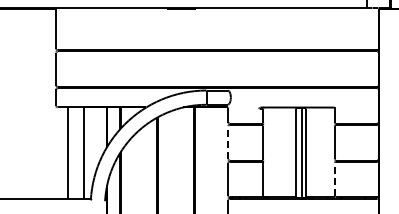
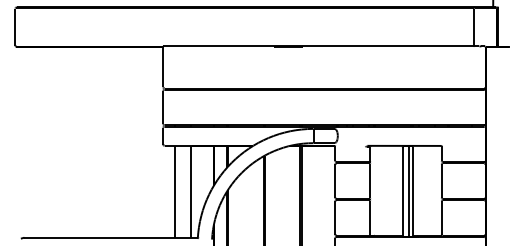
line: (228, 143) -> (335, 181), dashed -> solid
line: (334, 179) -> (441, 217), dashed -> solid

